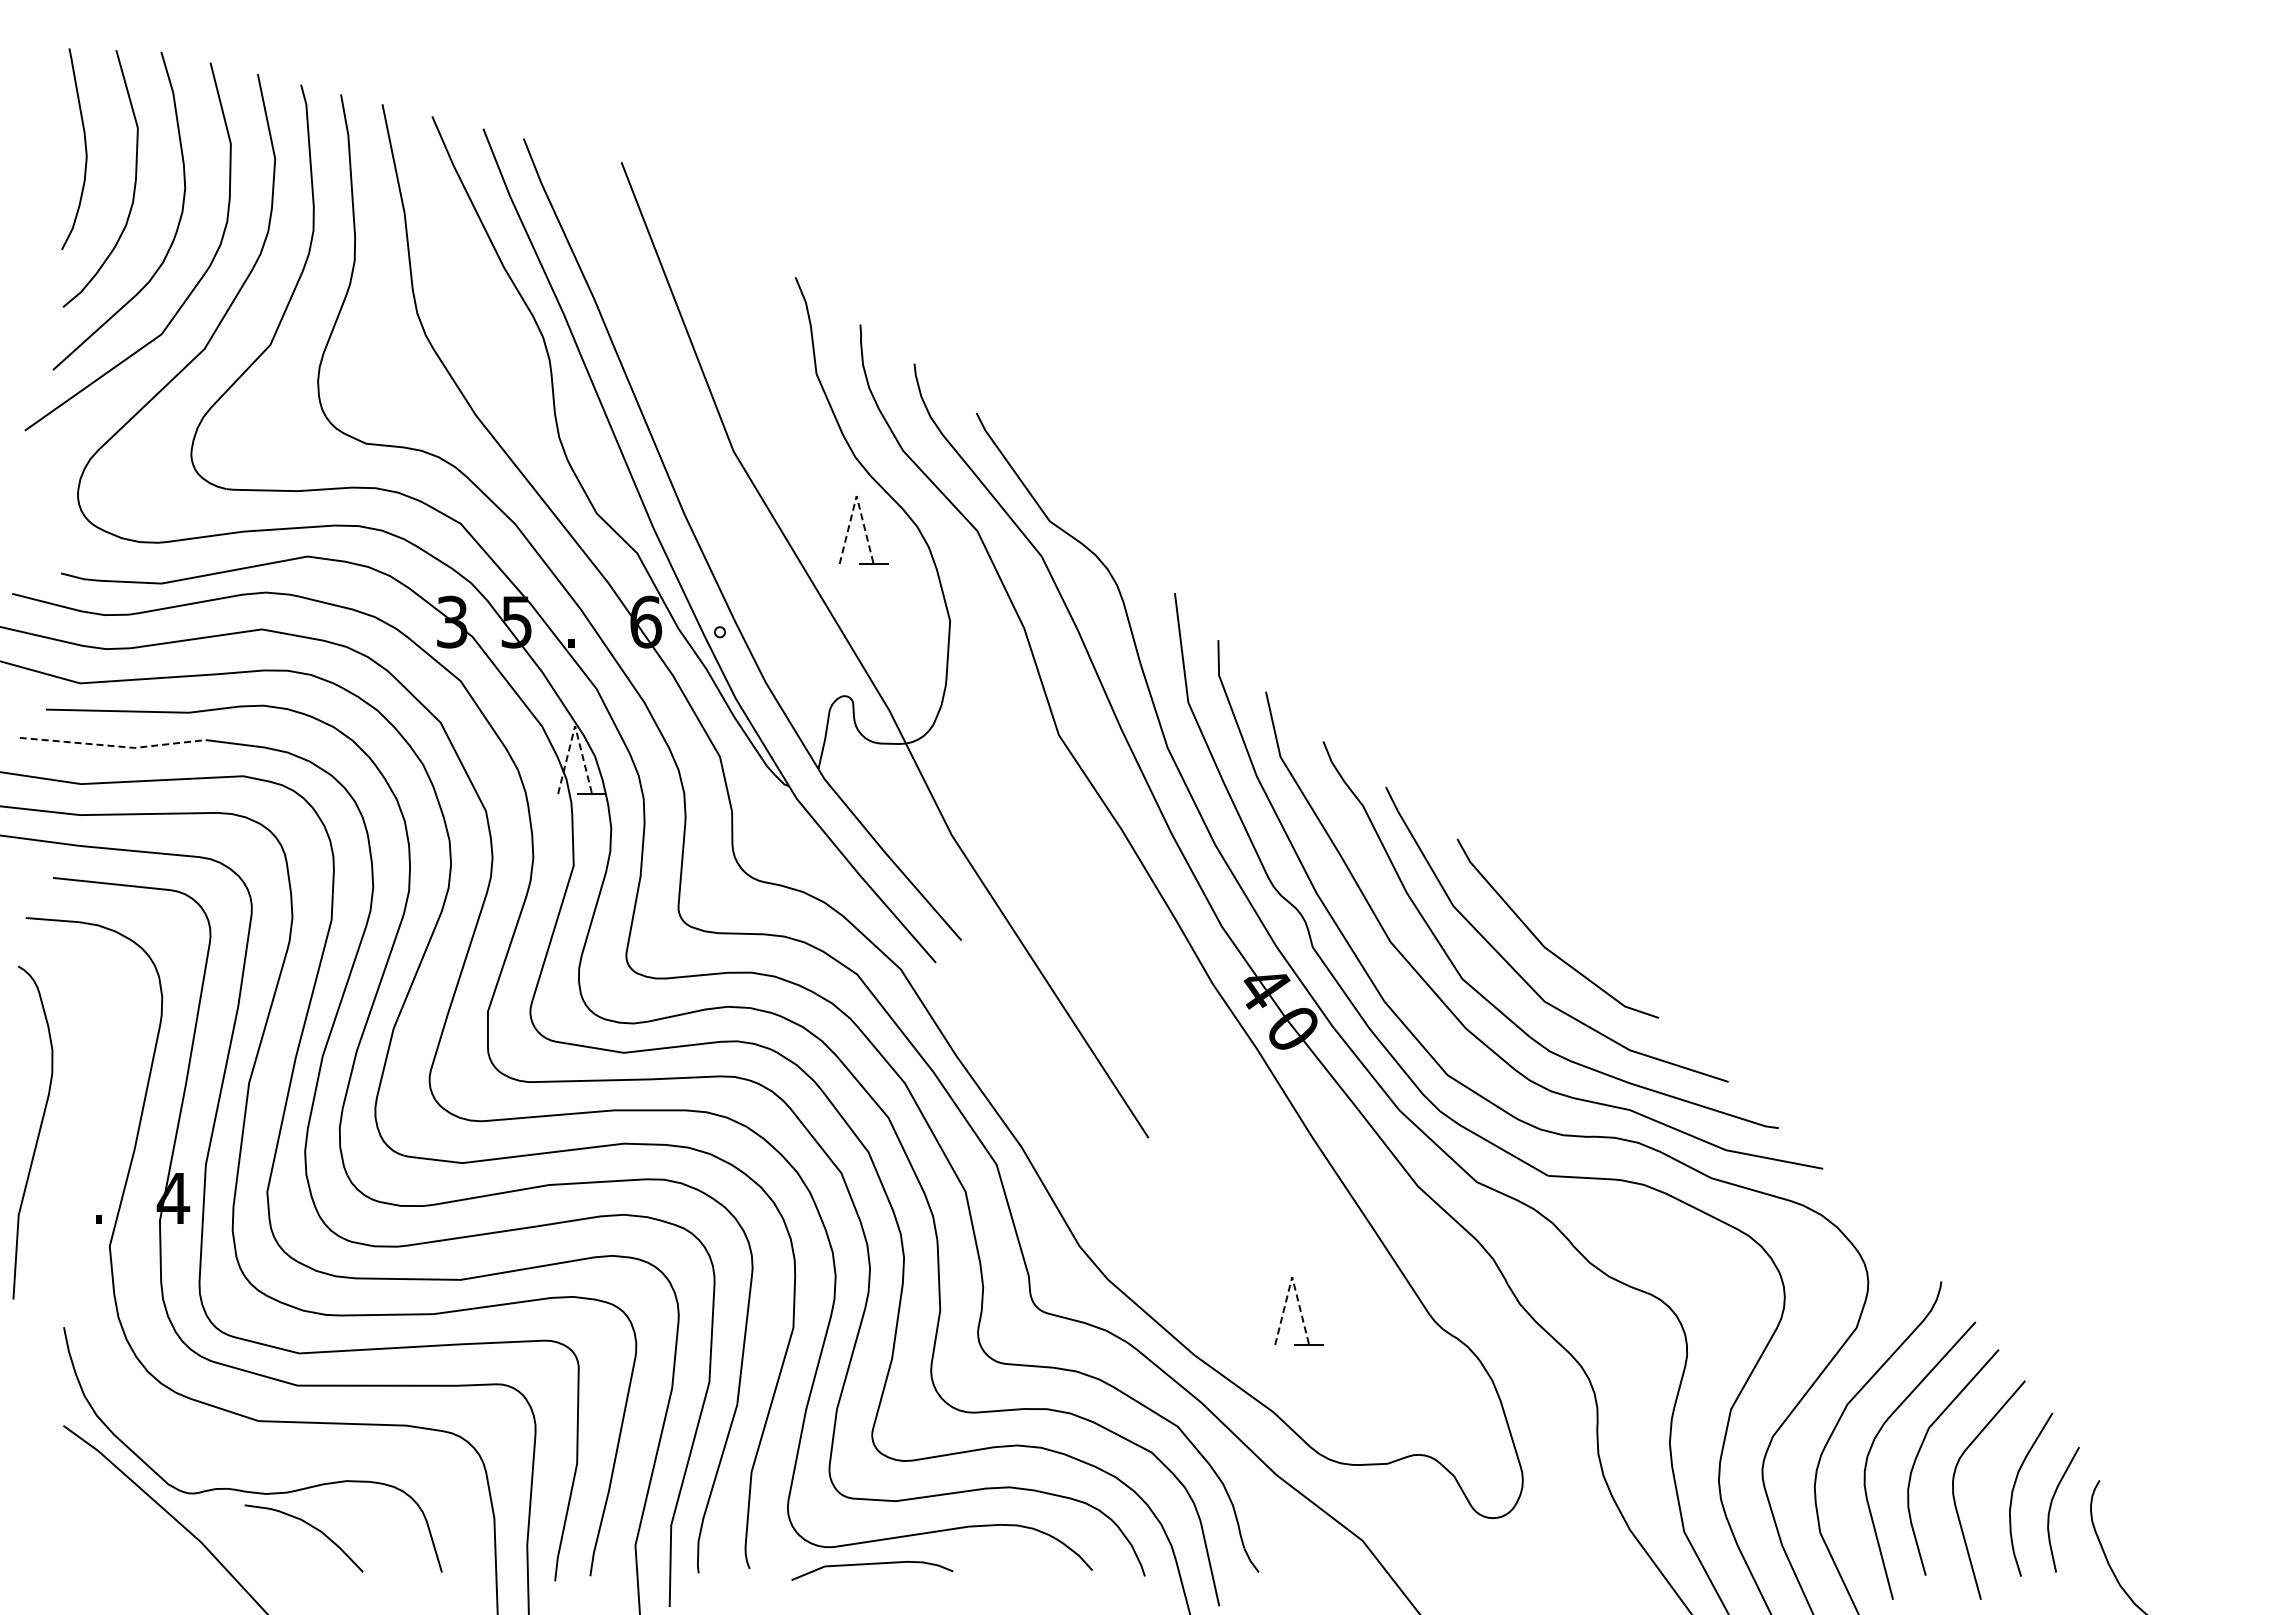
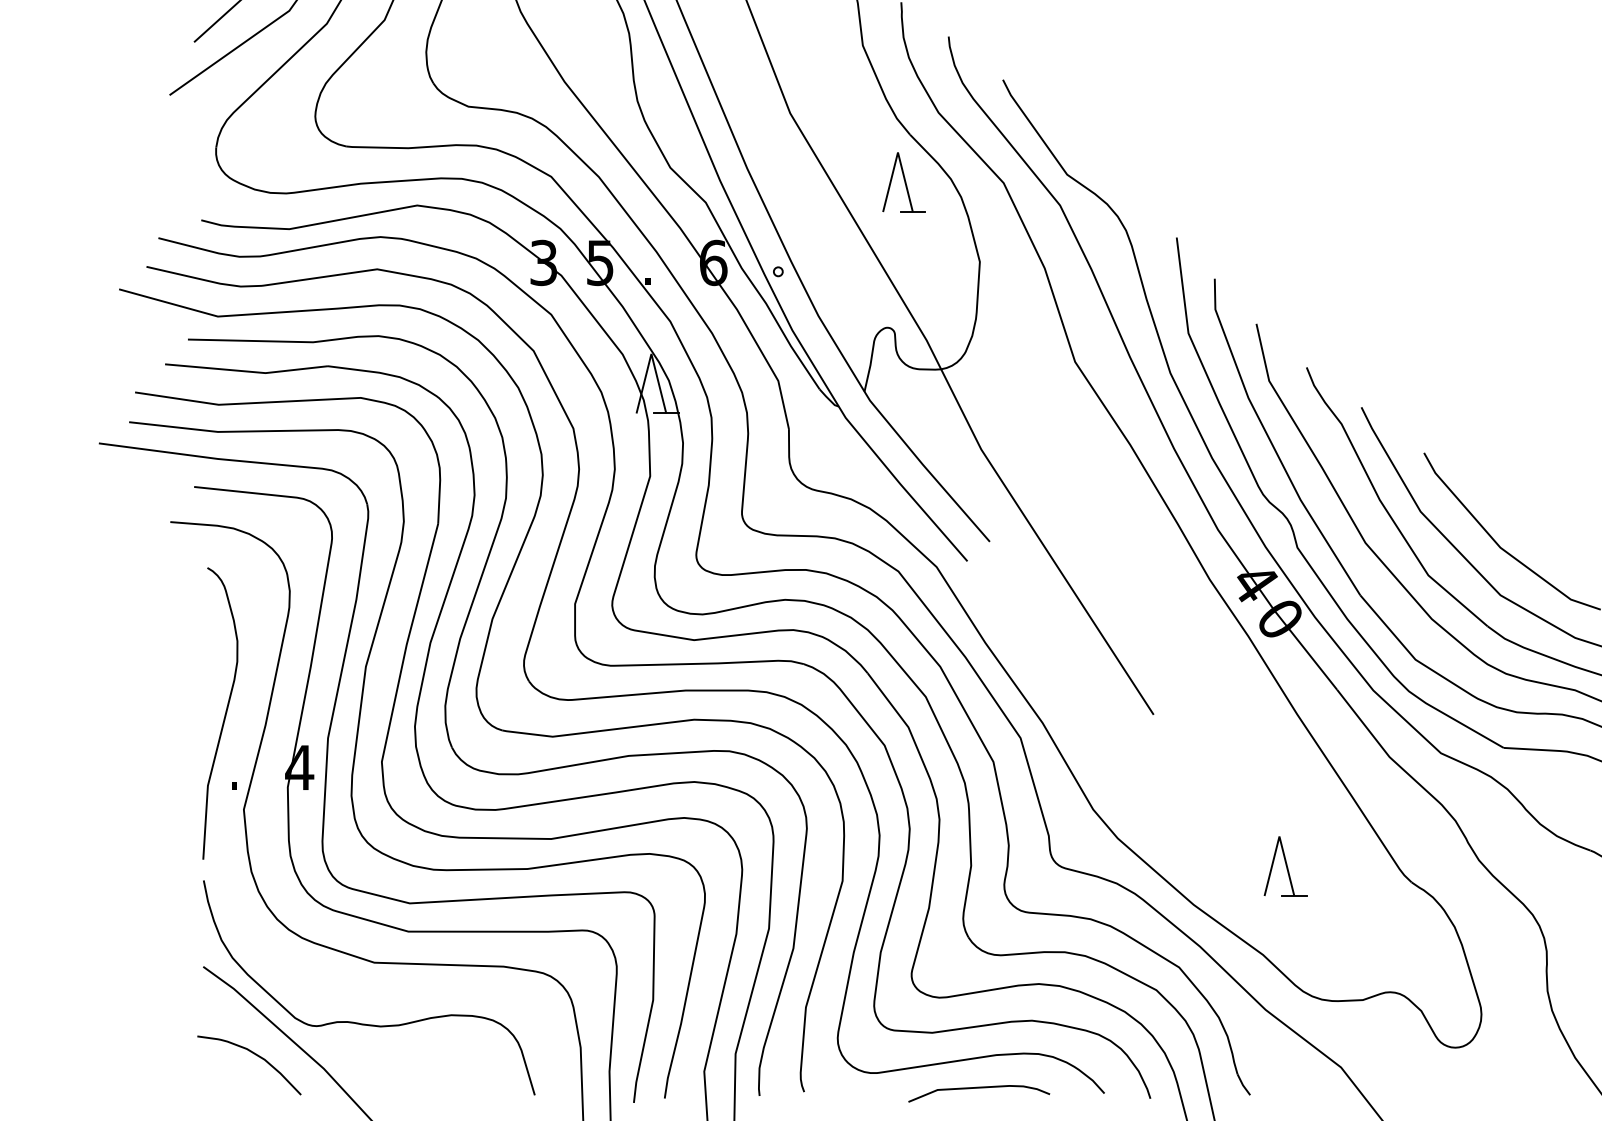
line: (856, 496) -> (897, 152), dashed -> solid
line: (575, 726) -> (651, 354), dashed -> solid
line: (113, 746) -> (247, 371), dashed -> solid
curve: (37, 1135) -> (224, 716), moved
line: (1292, 1277) -> (1279, 836), dashed -> solid
curve: (310, 1526) -> (255, 1054), moved
curve: (872, 1564) -> (979, 1088), moved

